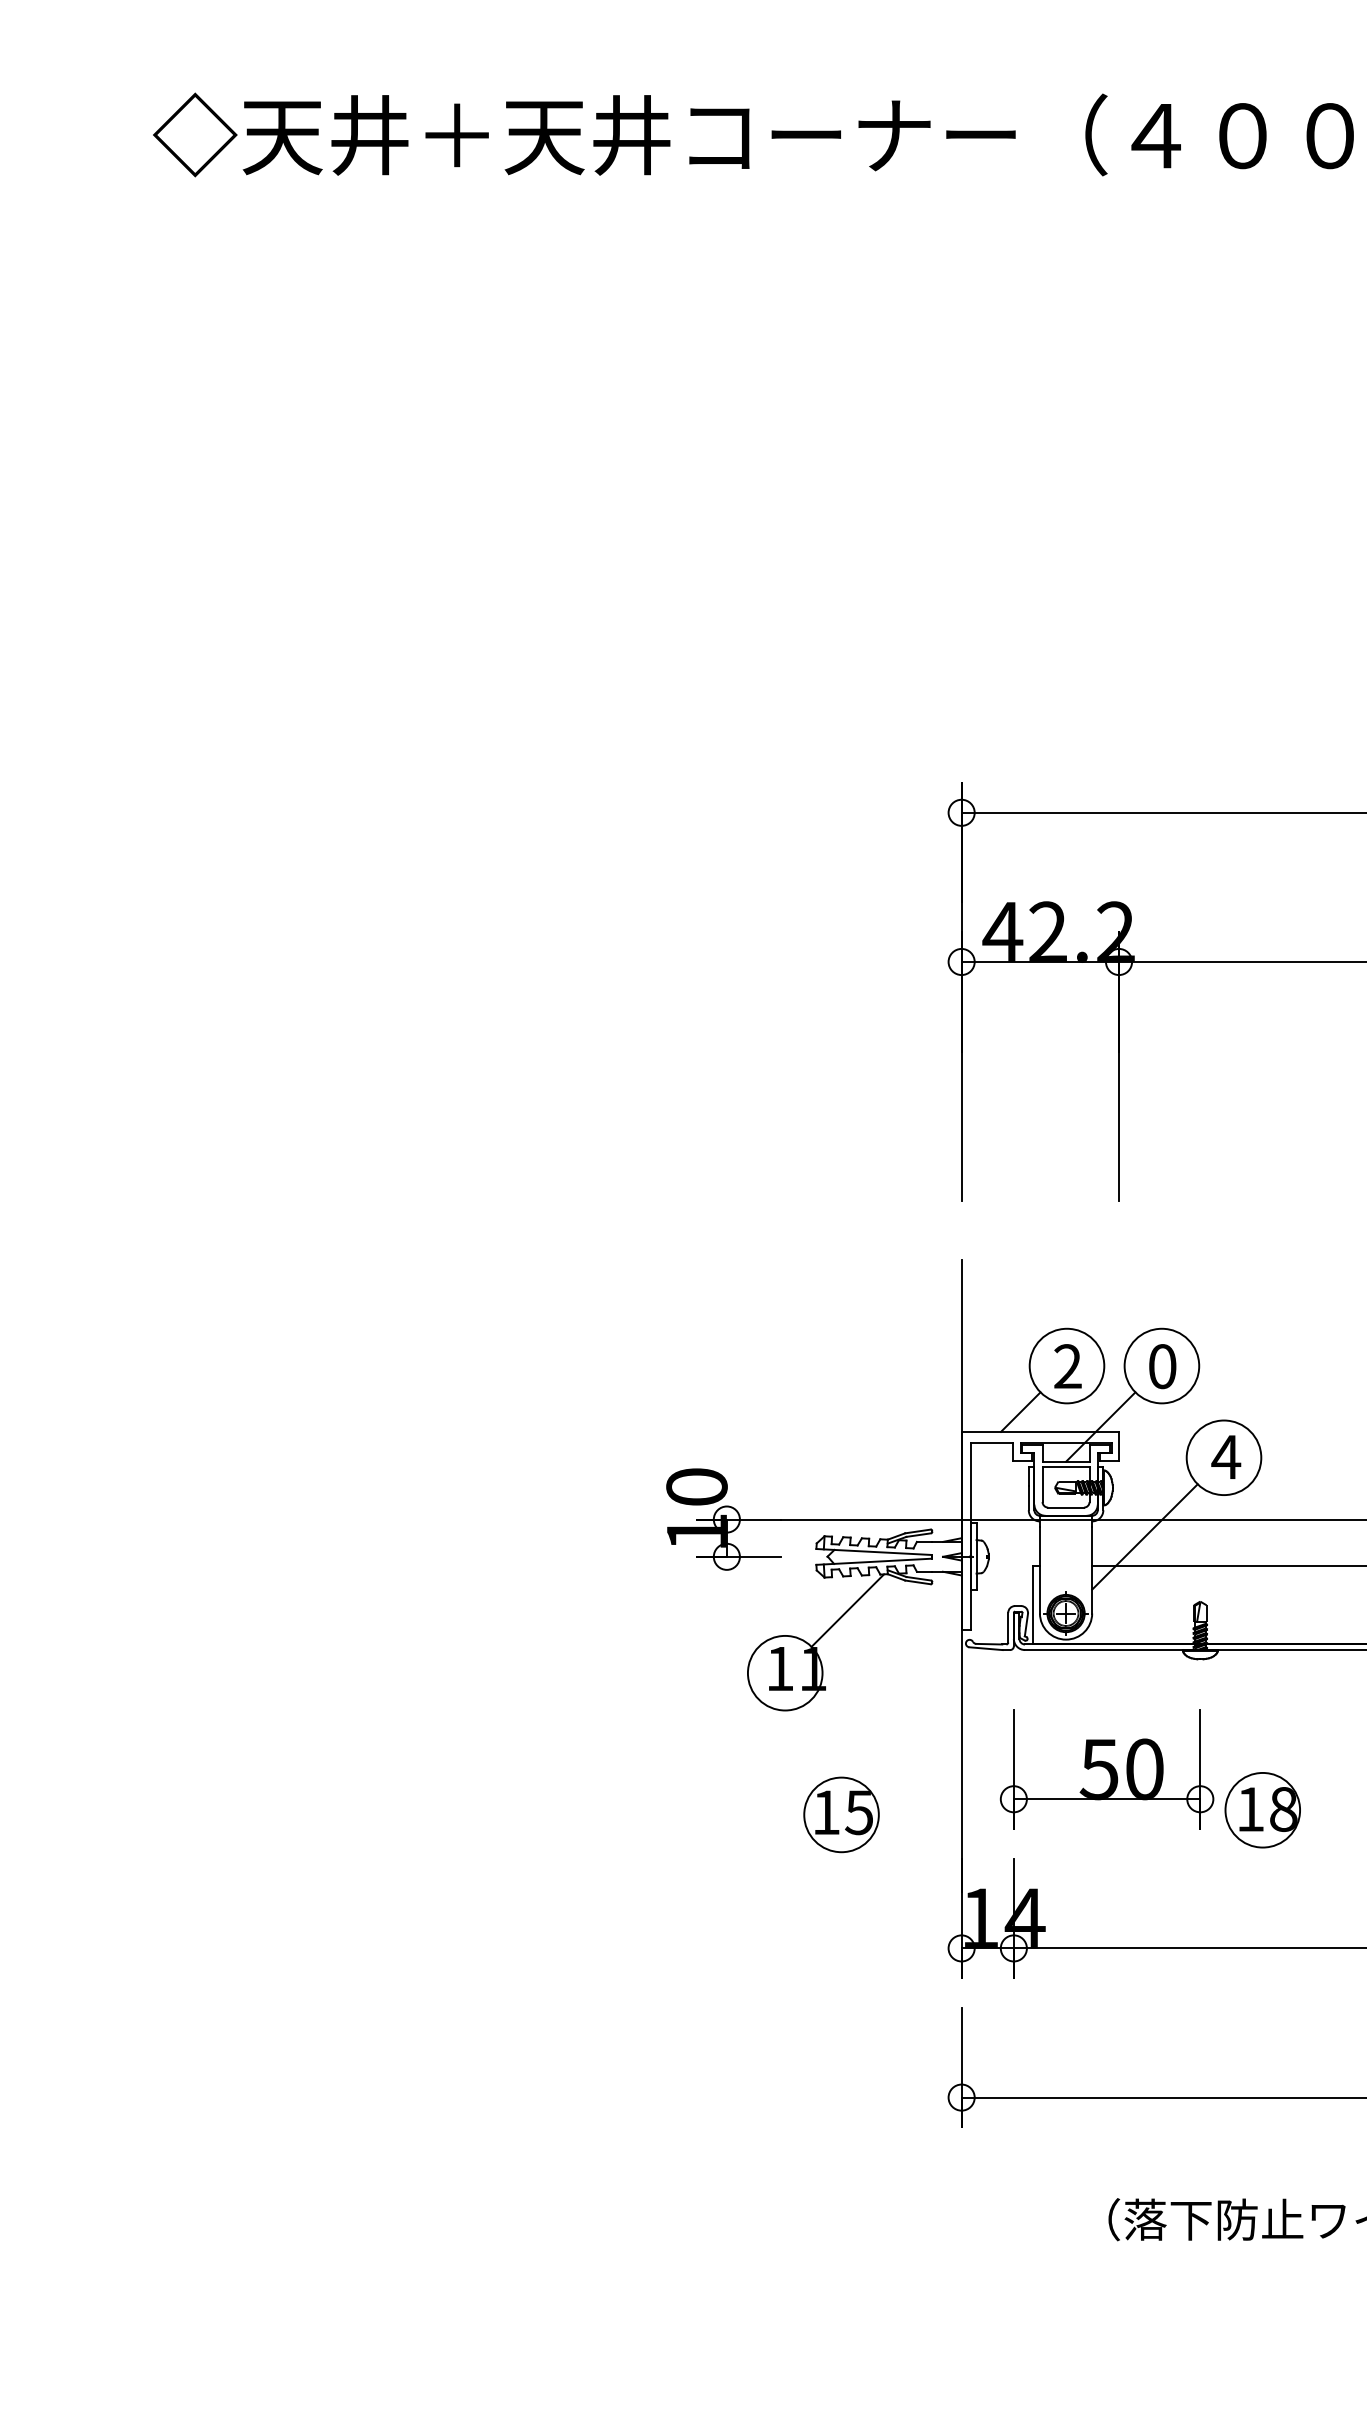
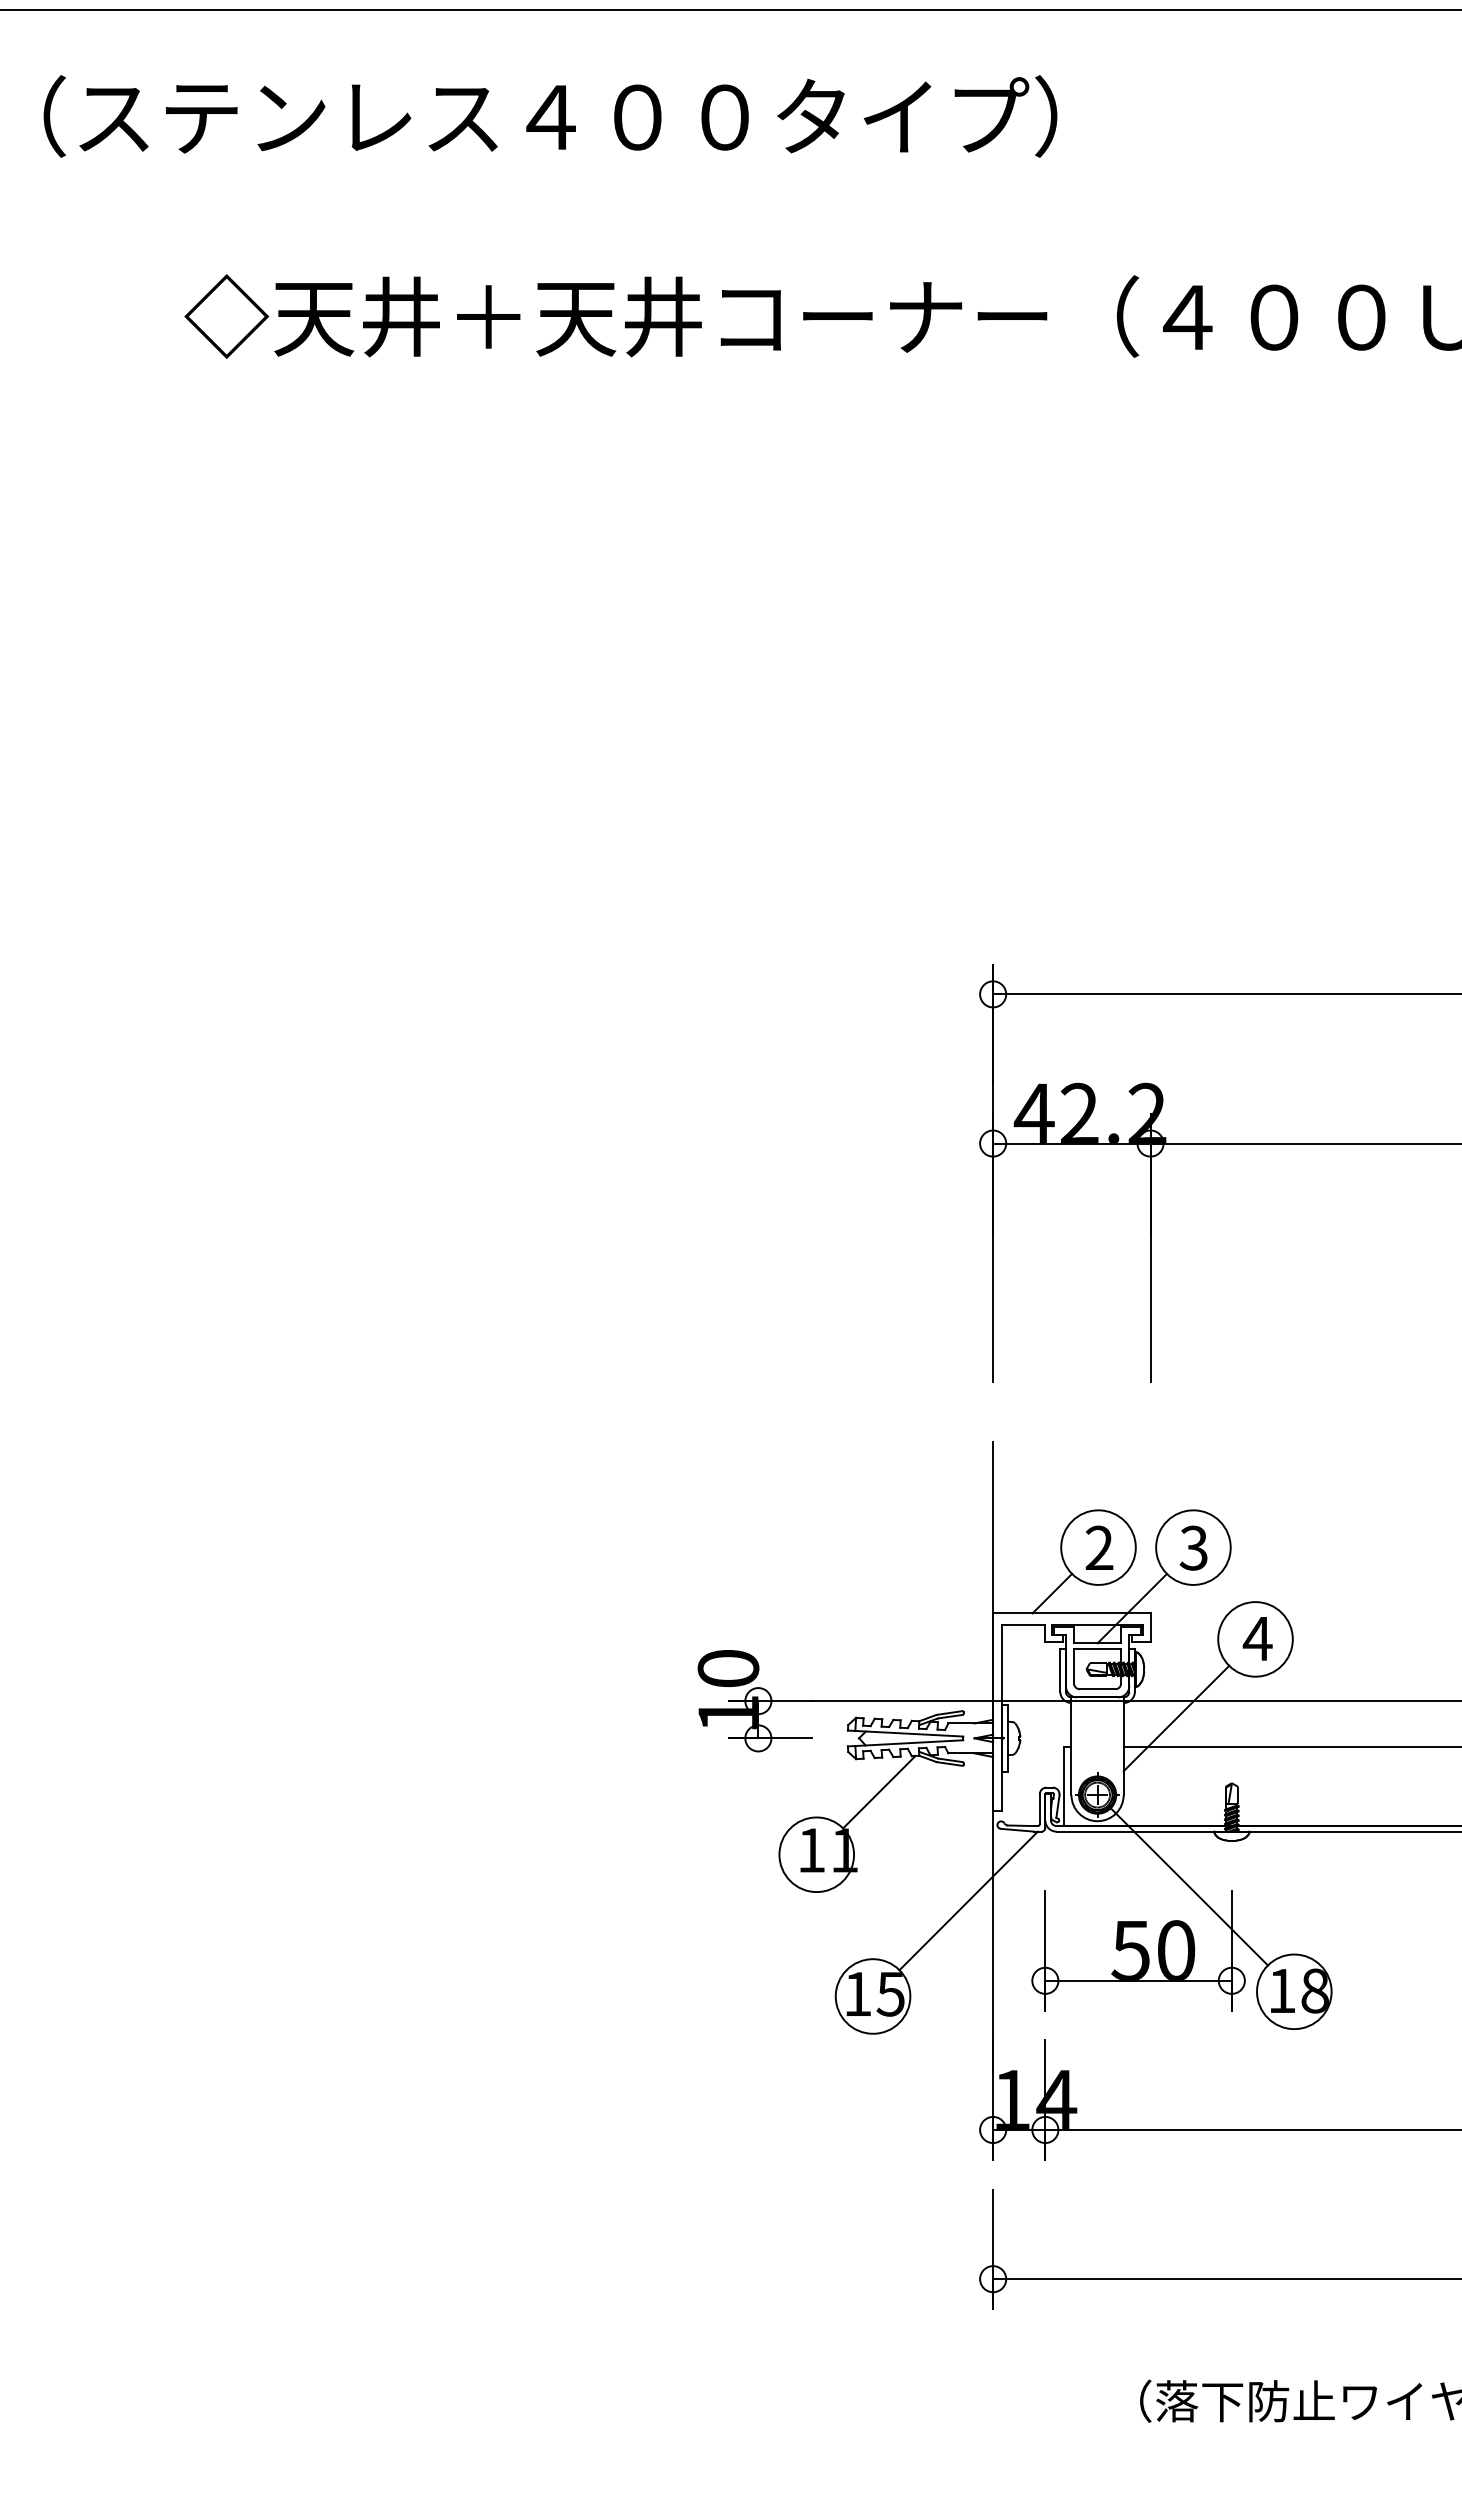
text: (1161, 1365) -> (1193, 1547), 0 -> 3
line: (1156, 1704) -> (1188, 1886), added
line: (936, 1718) -> (968, 1900), added

